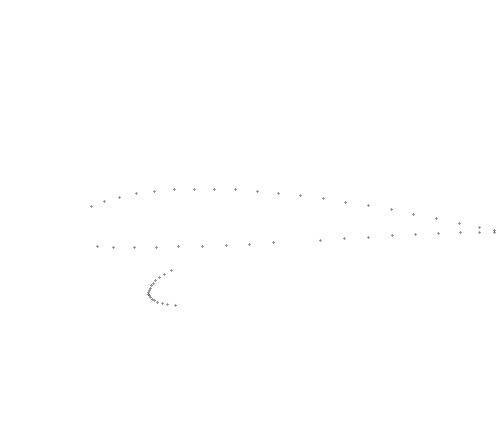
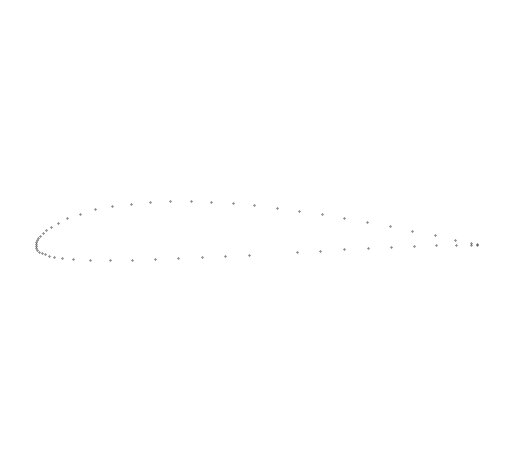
part: (156, 281) -> (43, 234), moved

